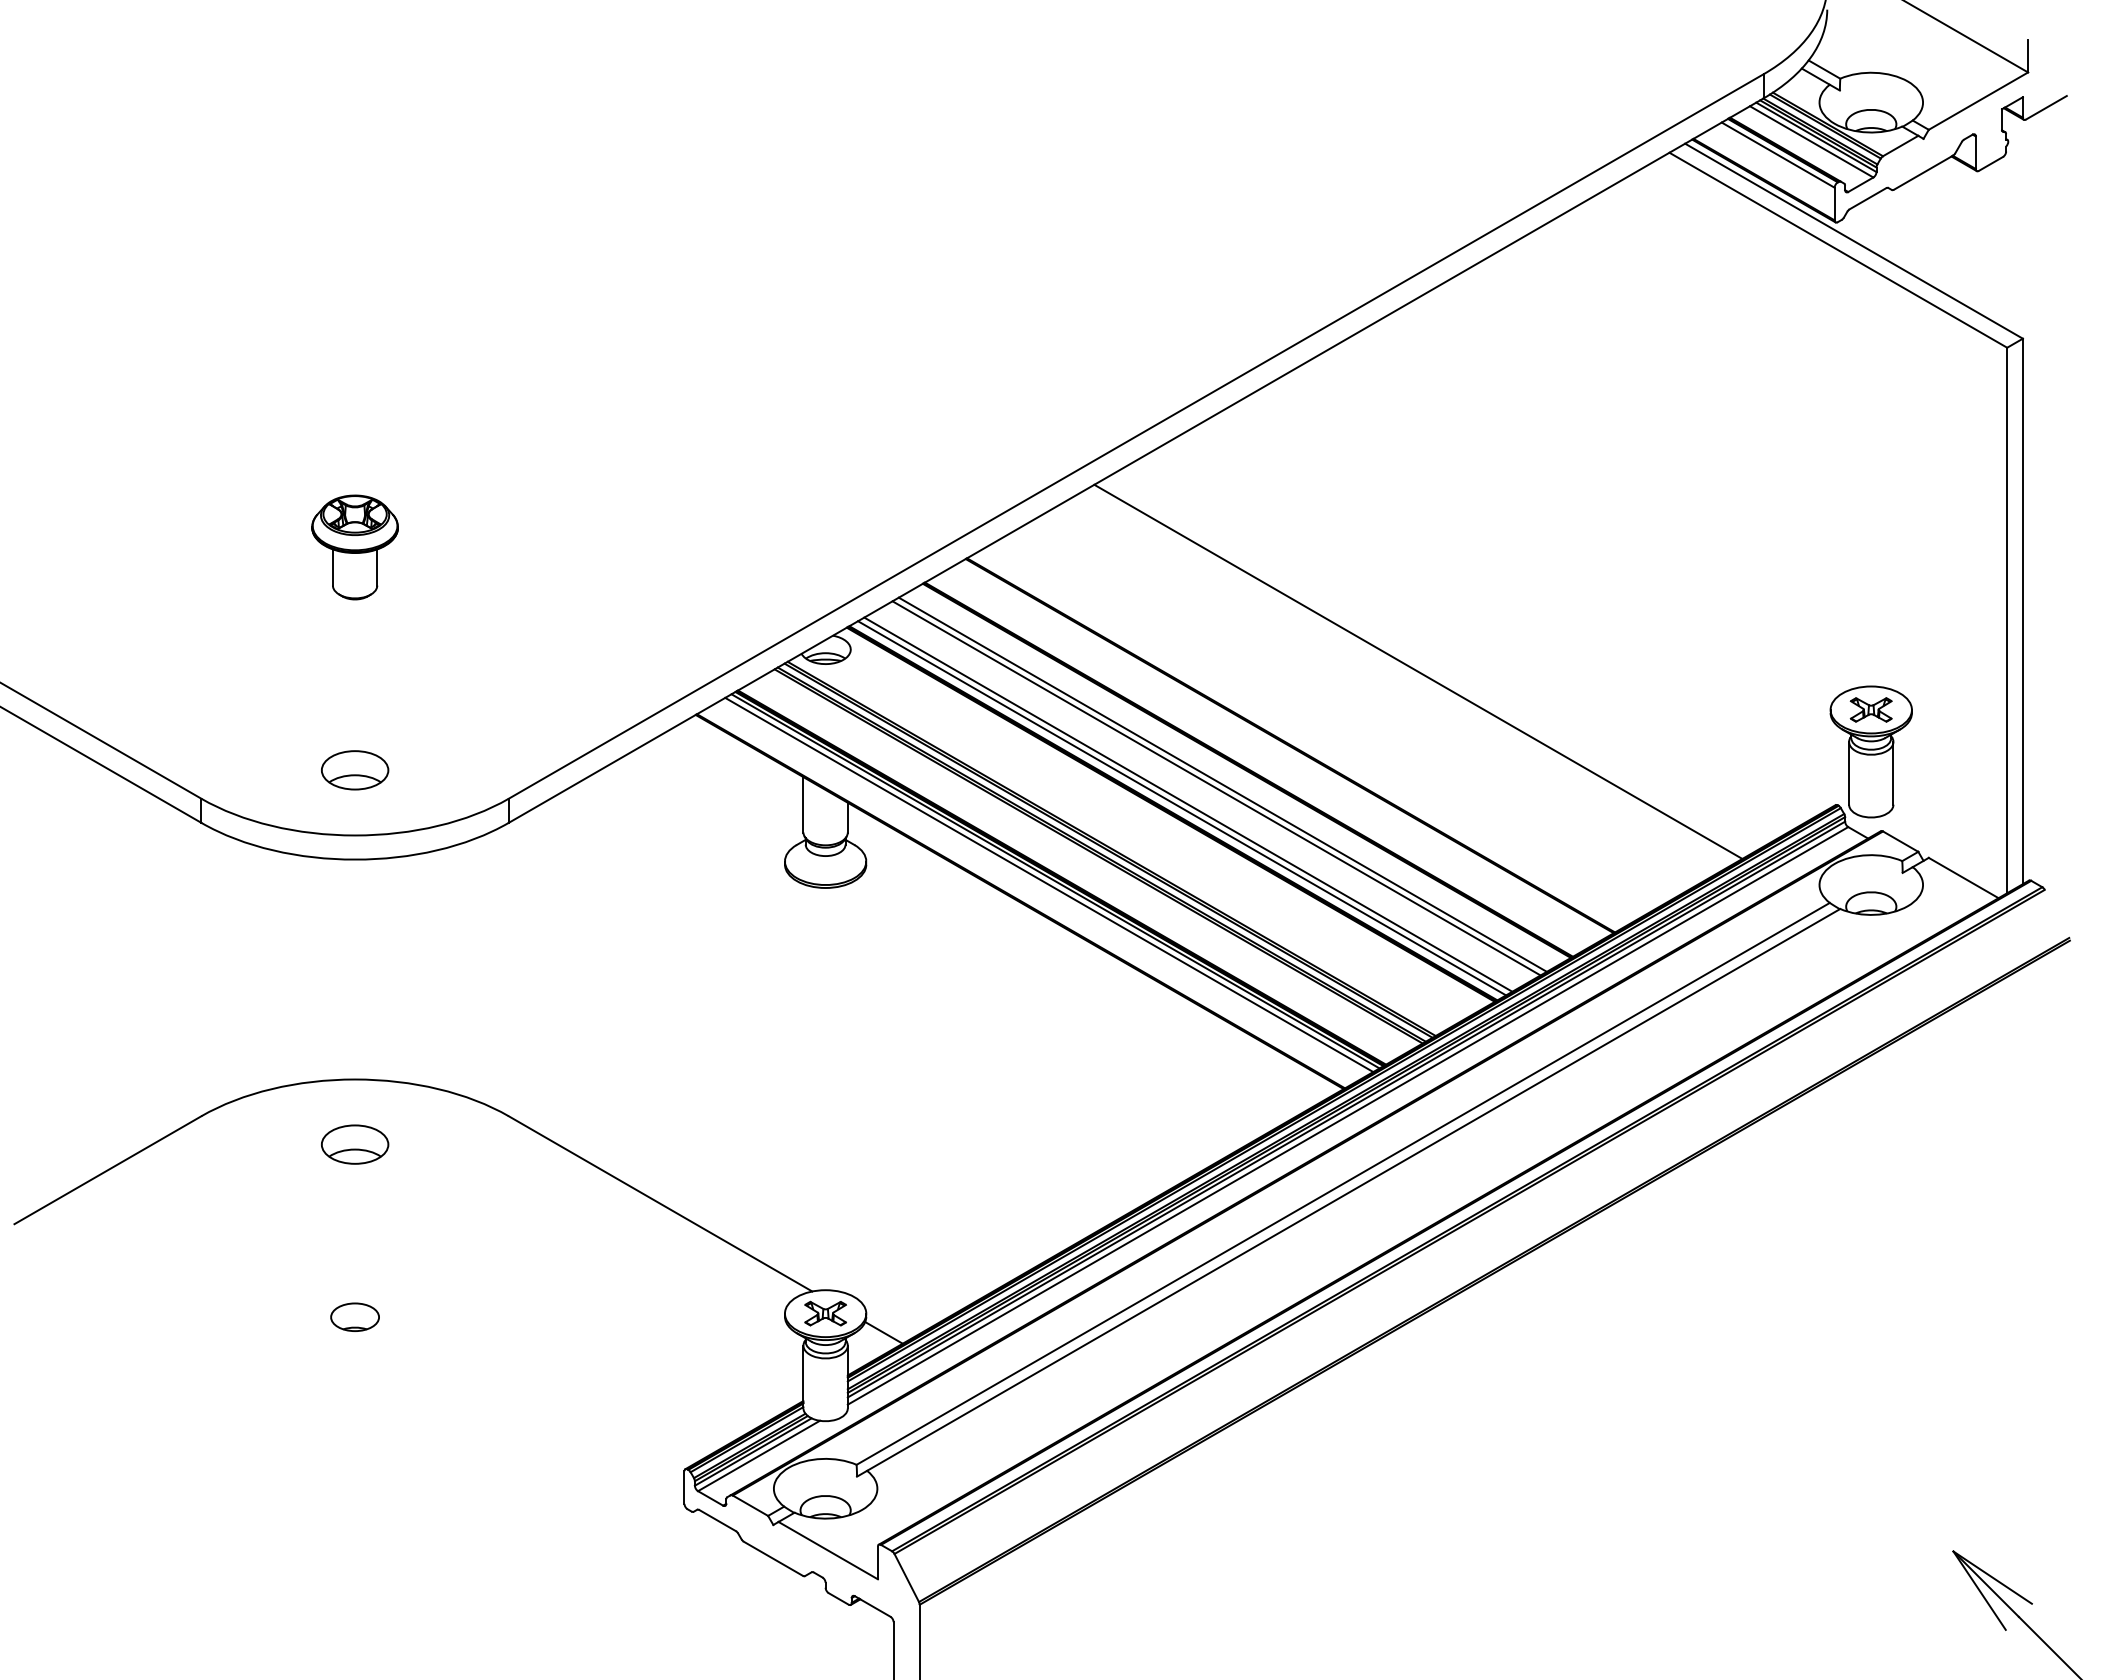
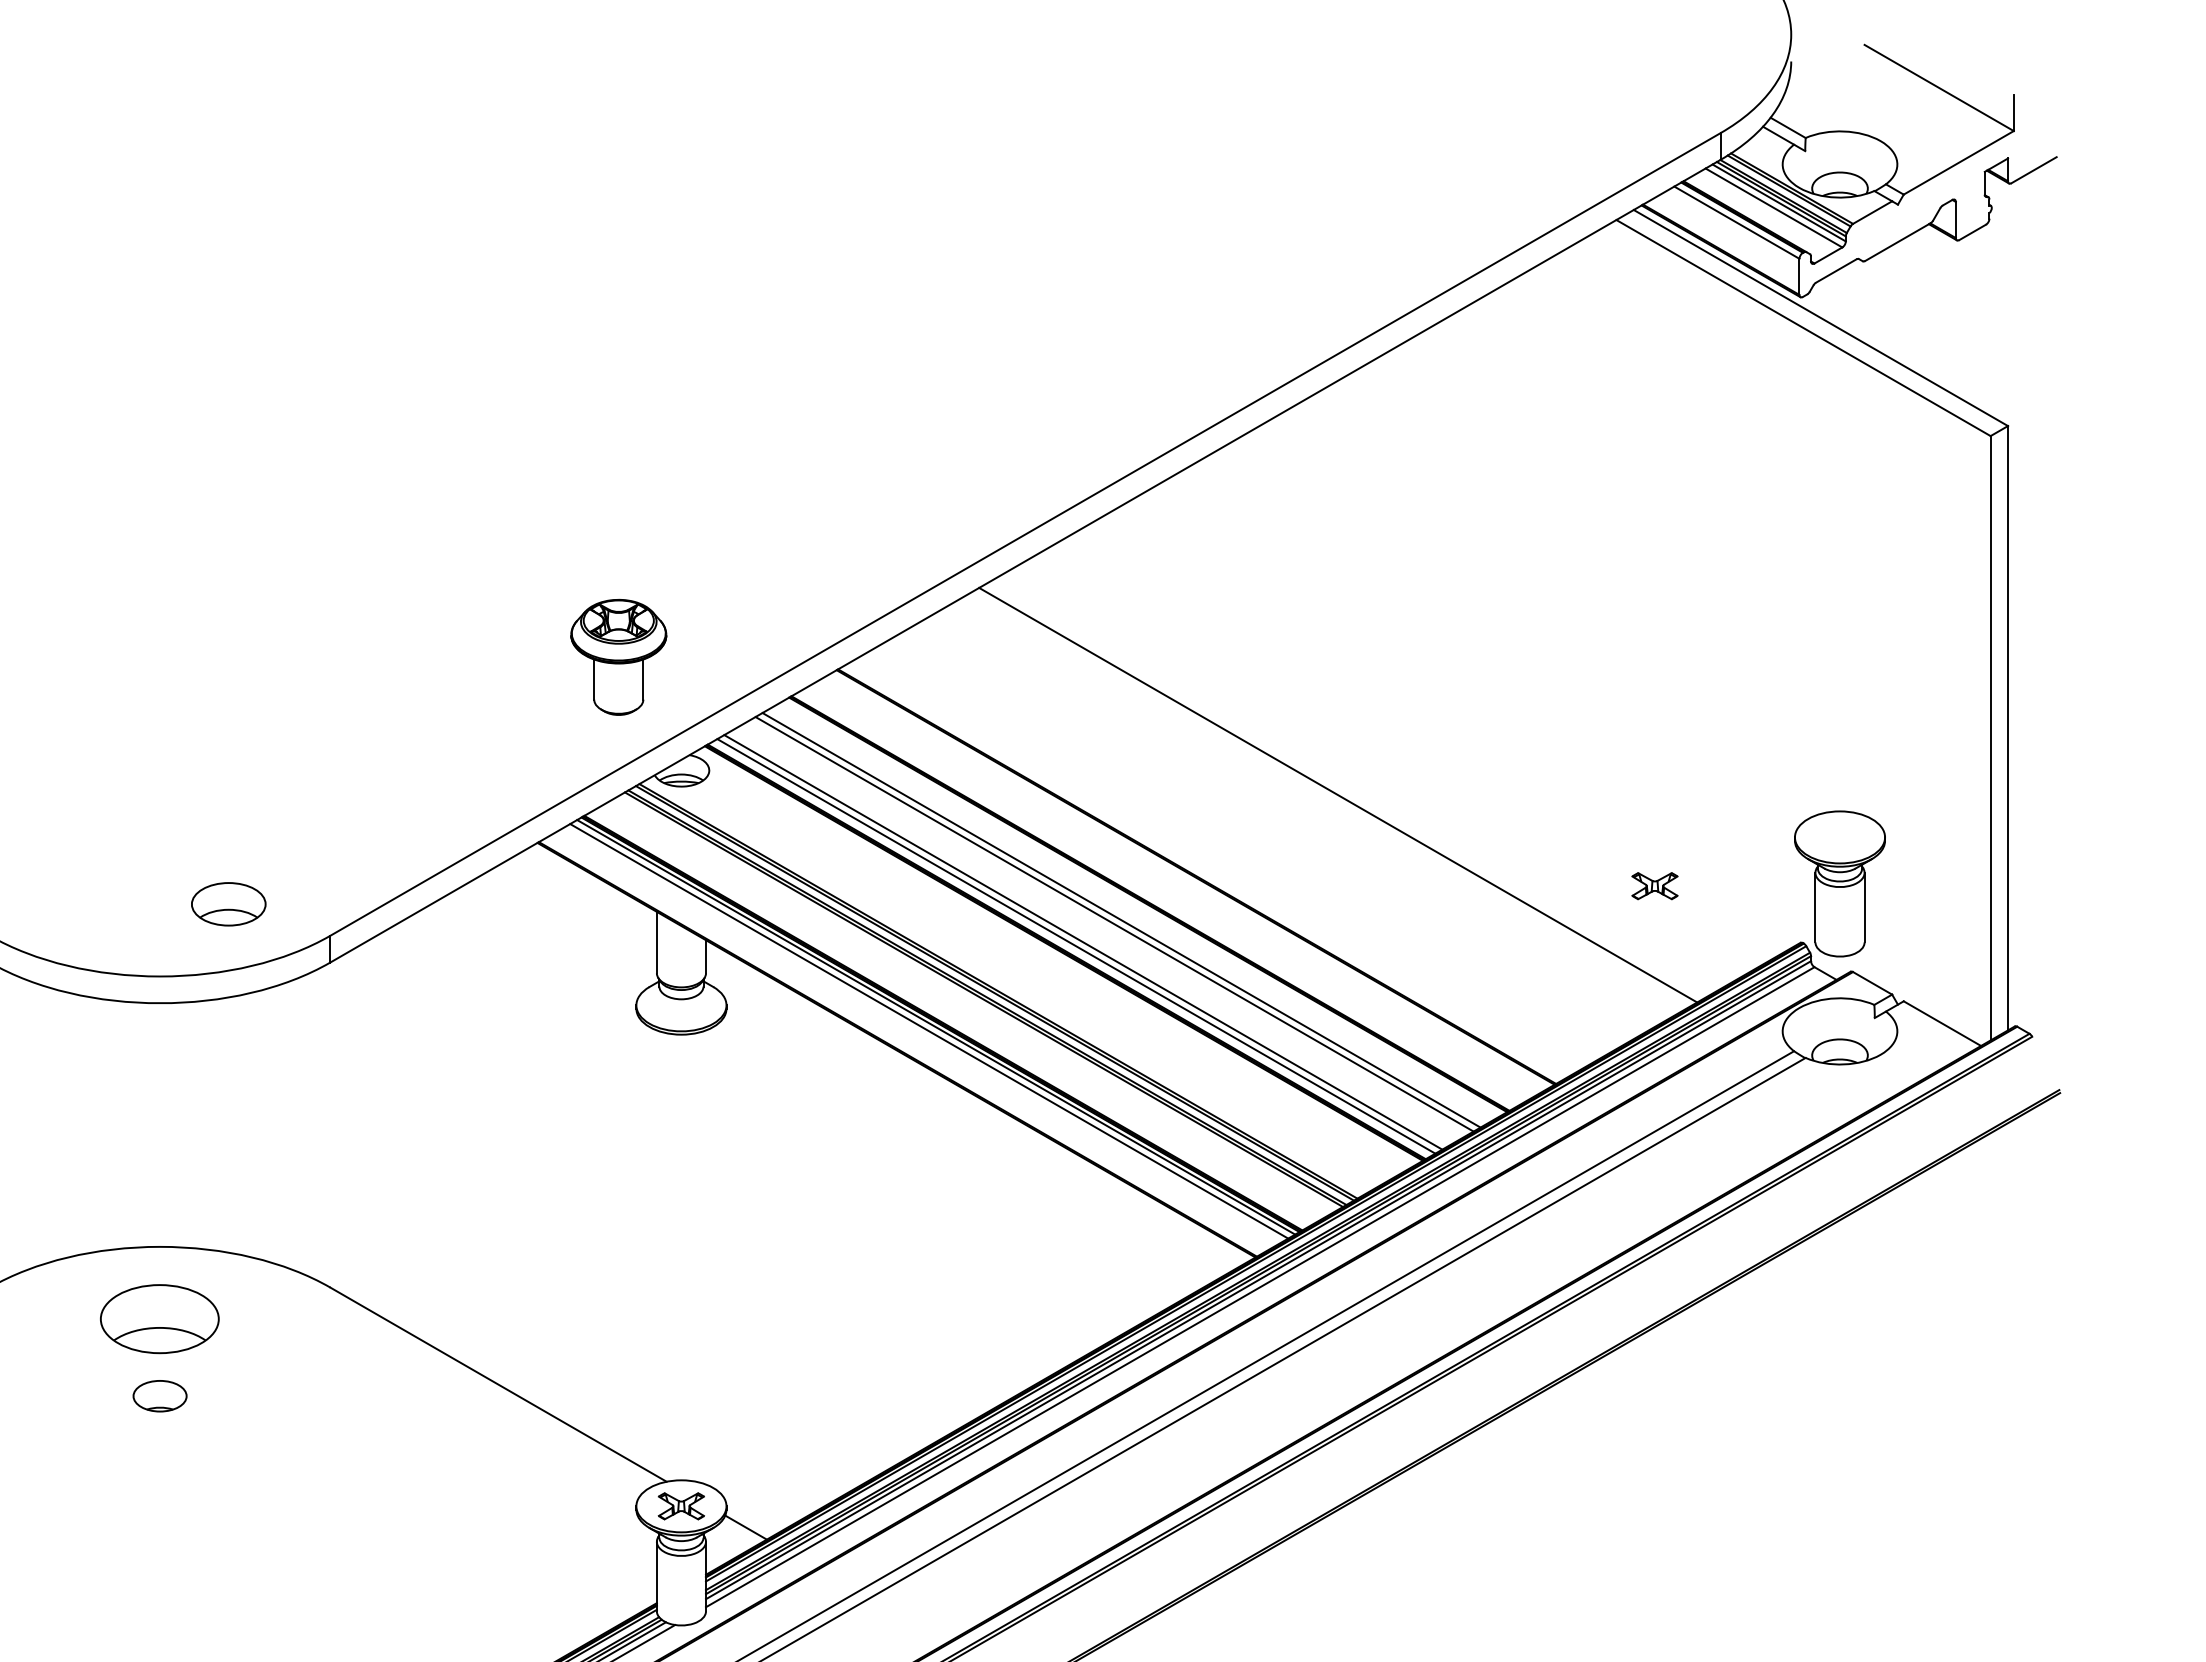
part: (354, 547) -> (618, 657), moved
part: (1870, 709) -> (1654, 885), moved
part: (355, 770) -> (229, 904), moved
part: (355, 1144) -> (160, 1318), size x1.6
part: (354, 1316) -> (159, 1395), moved

